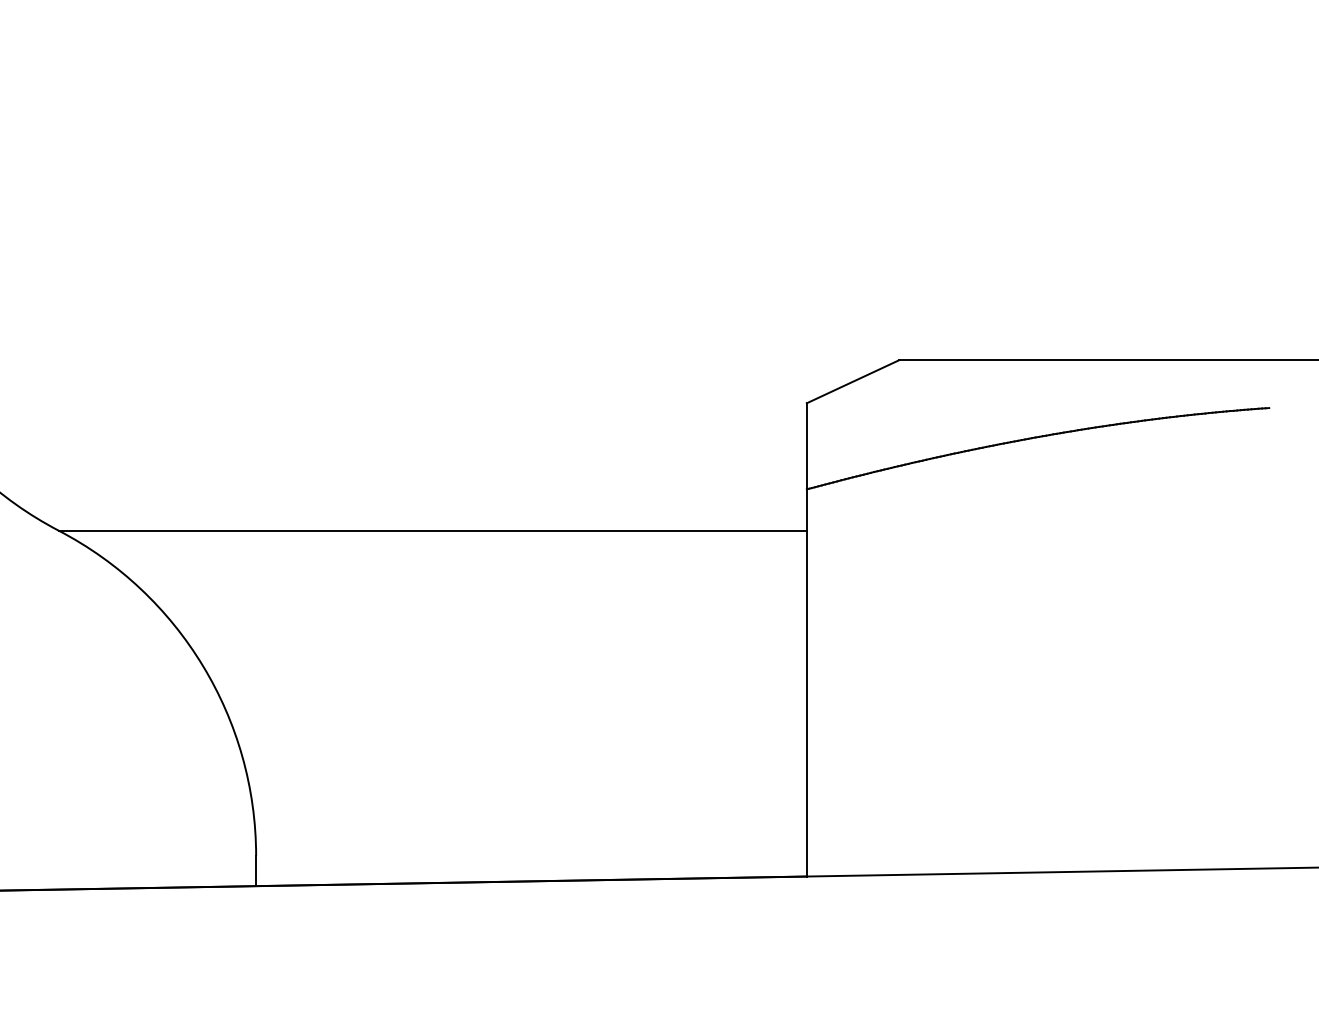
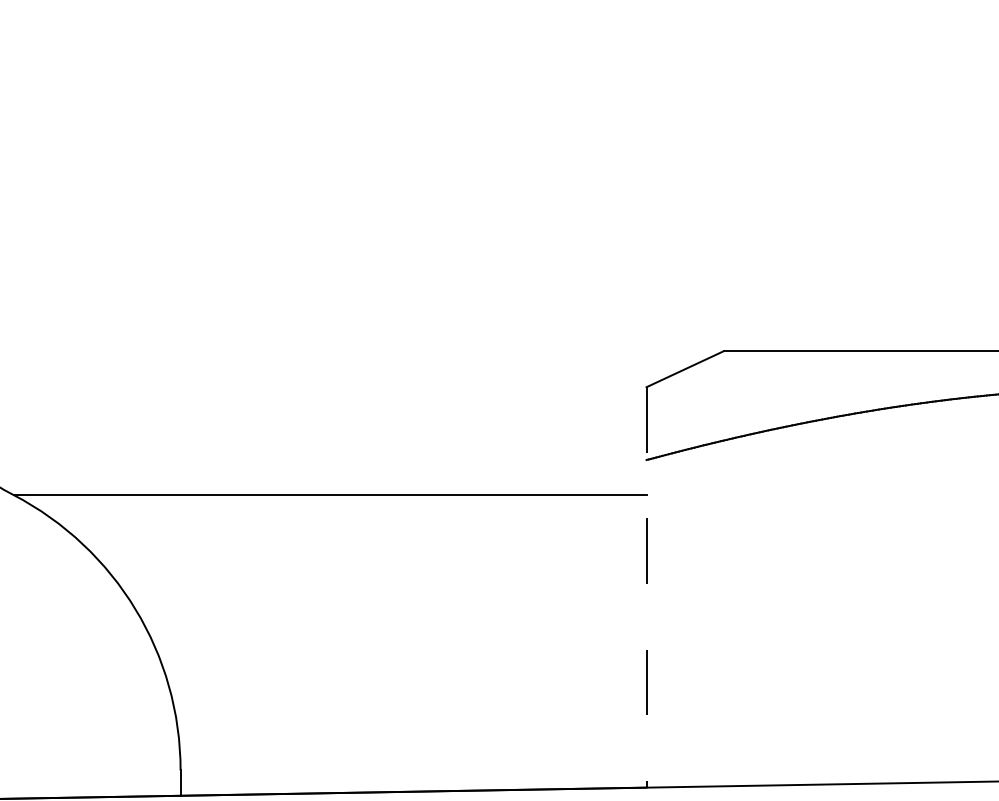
line: (806, 639) -> (646, 587), solid -> dashed

